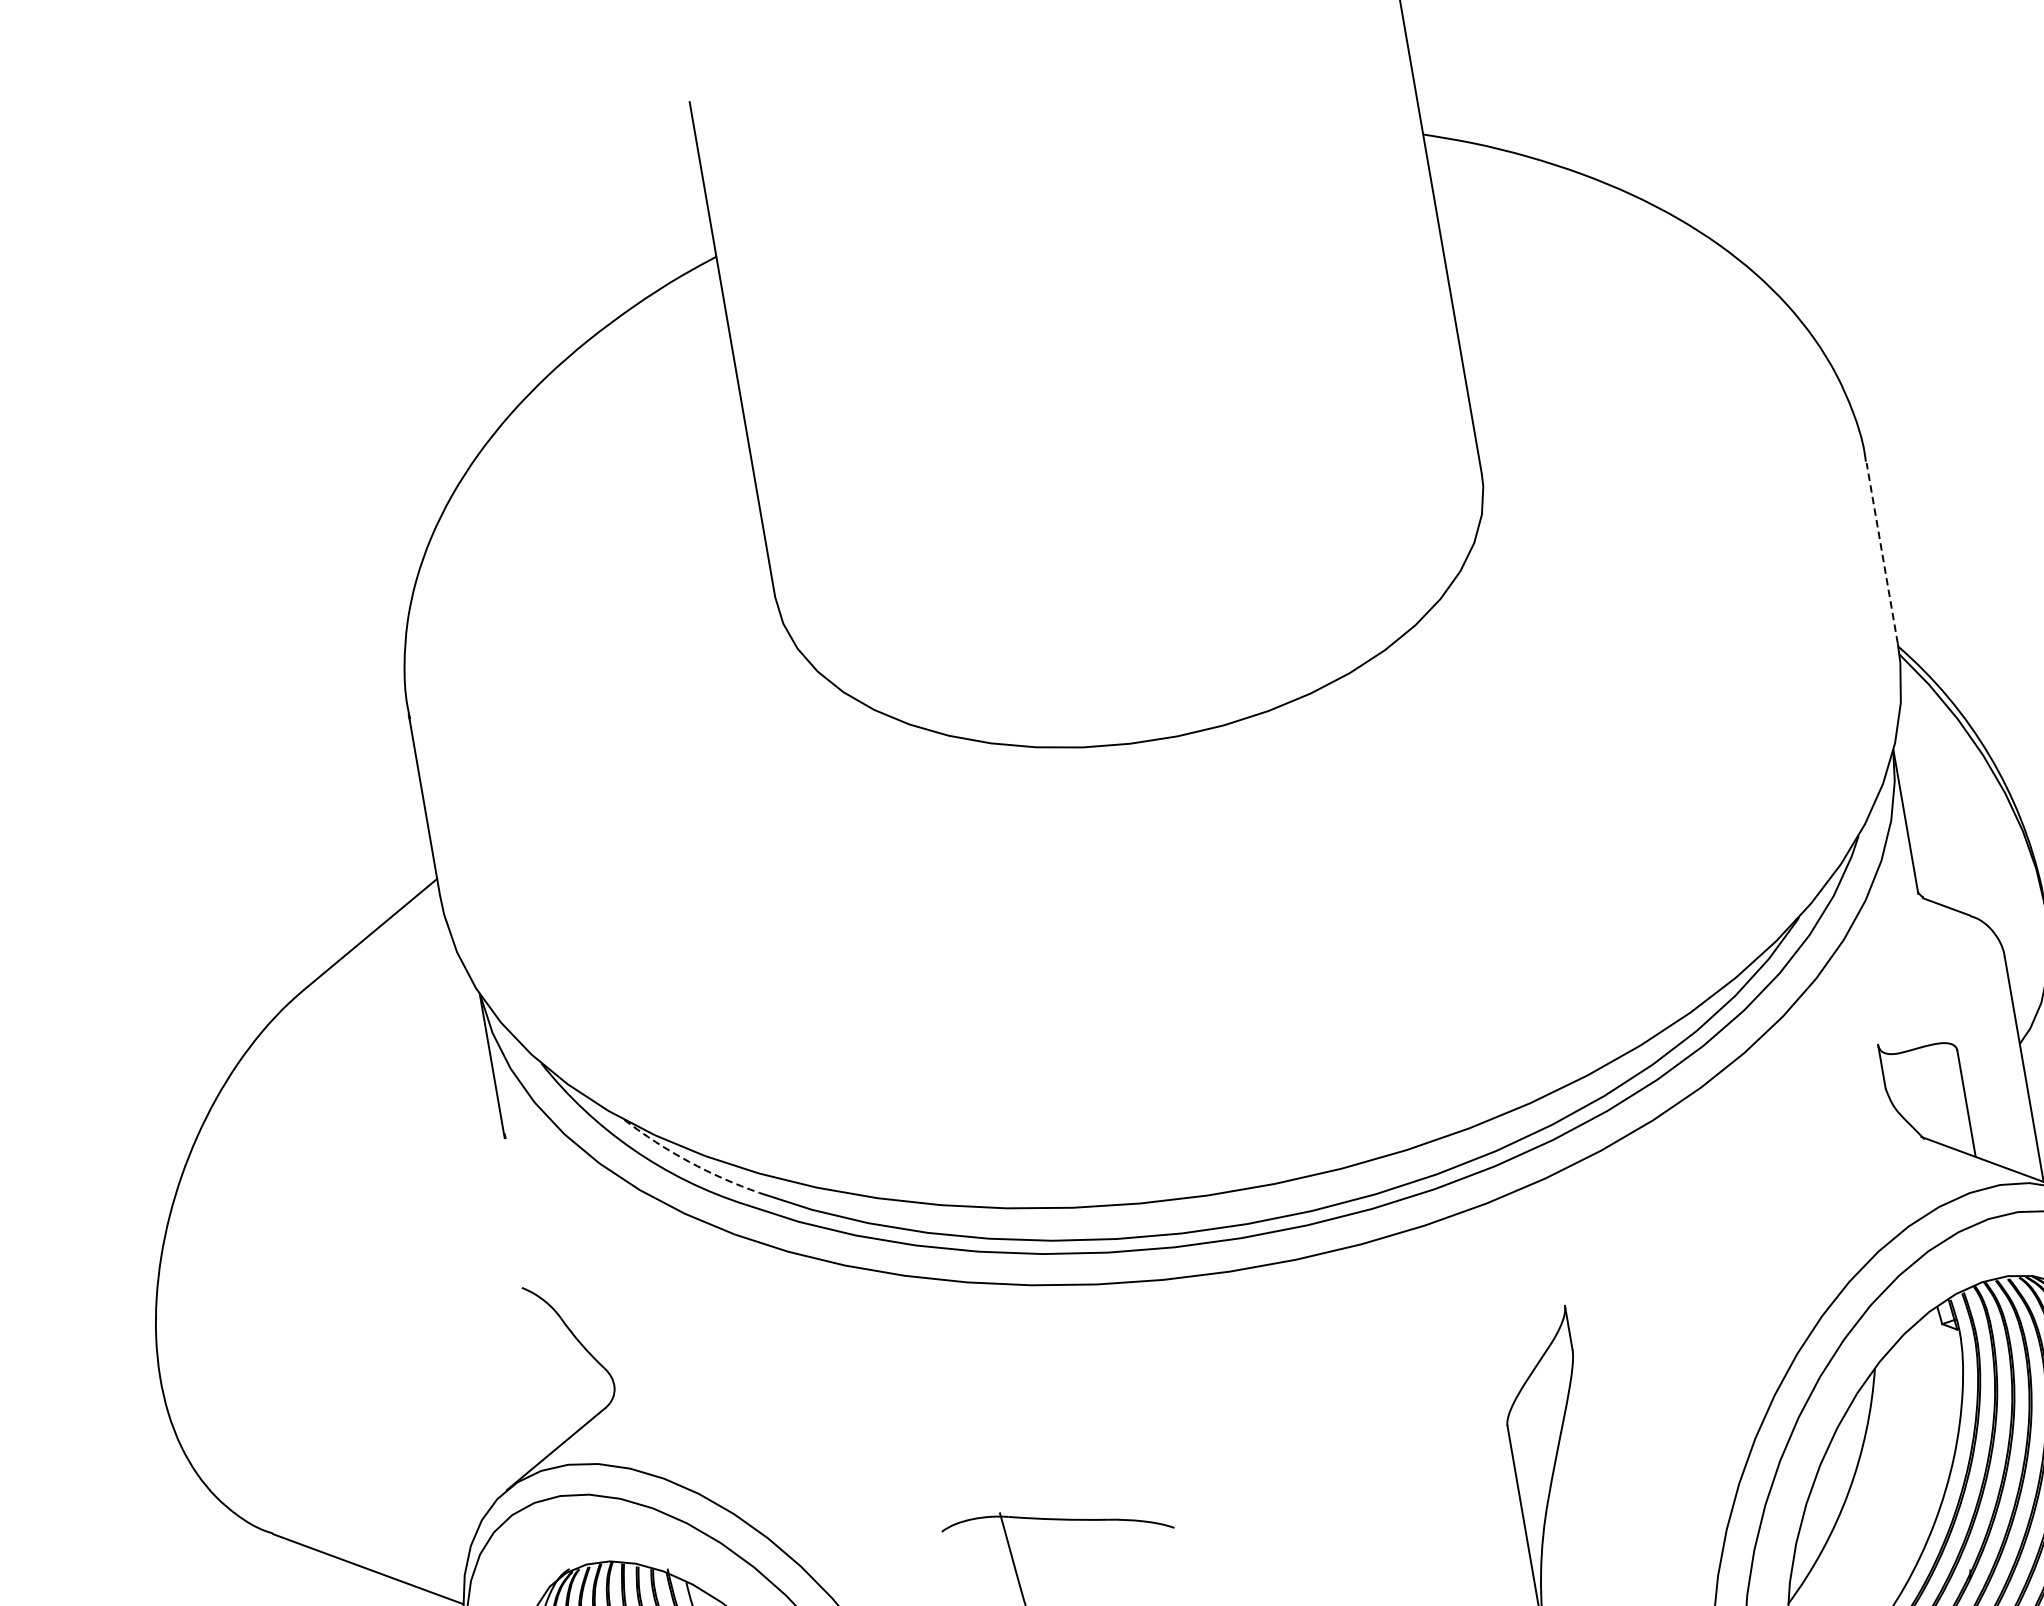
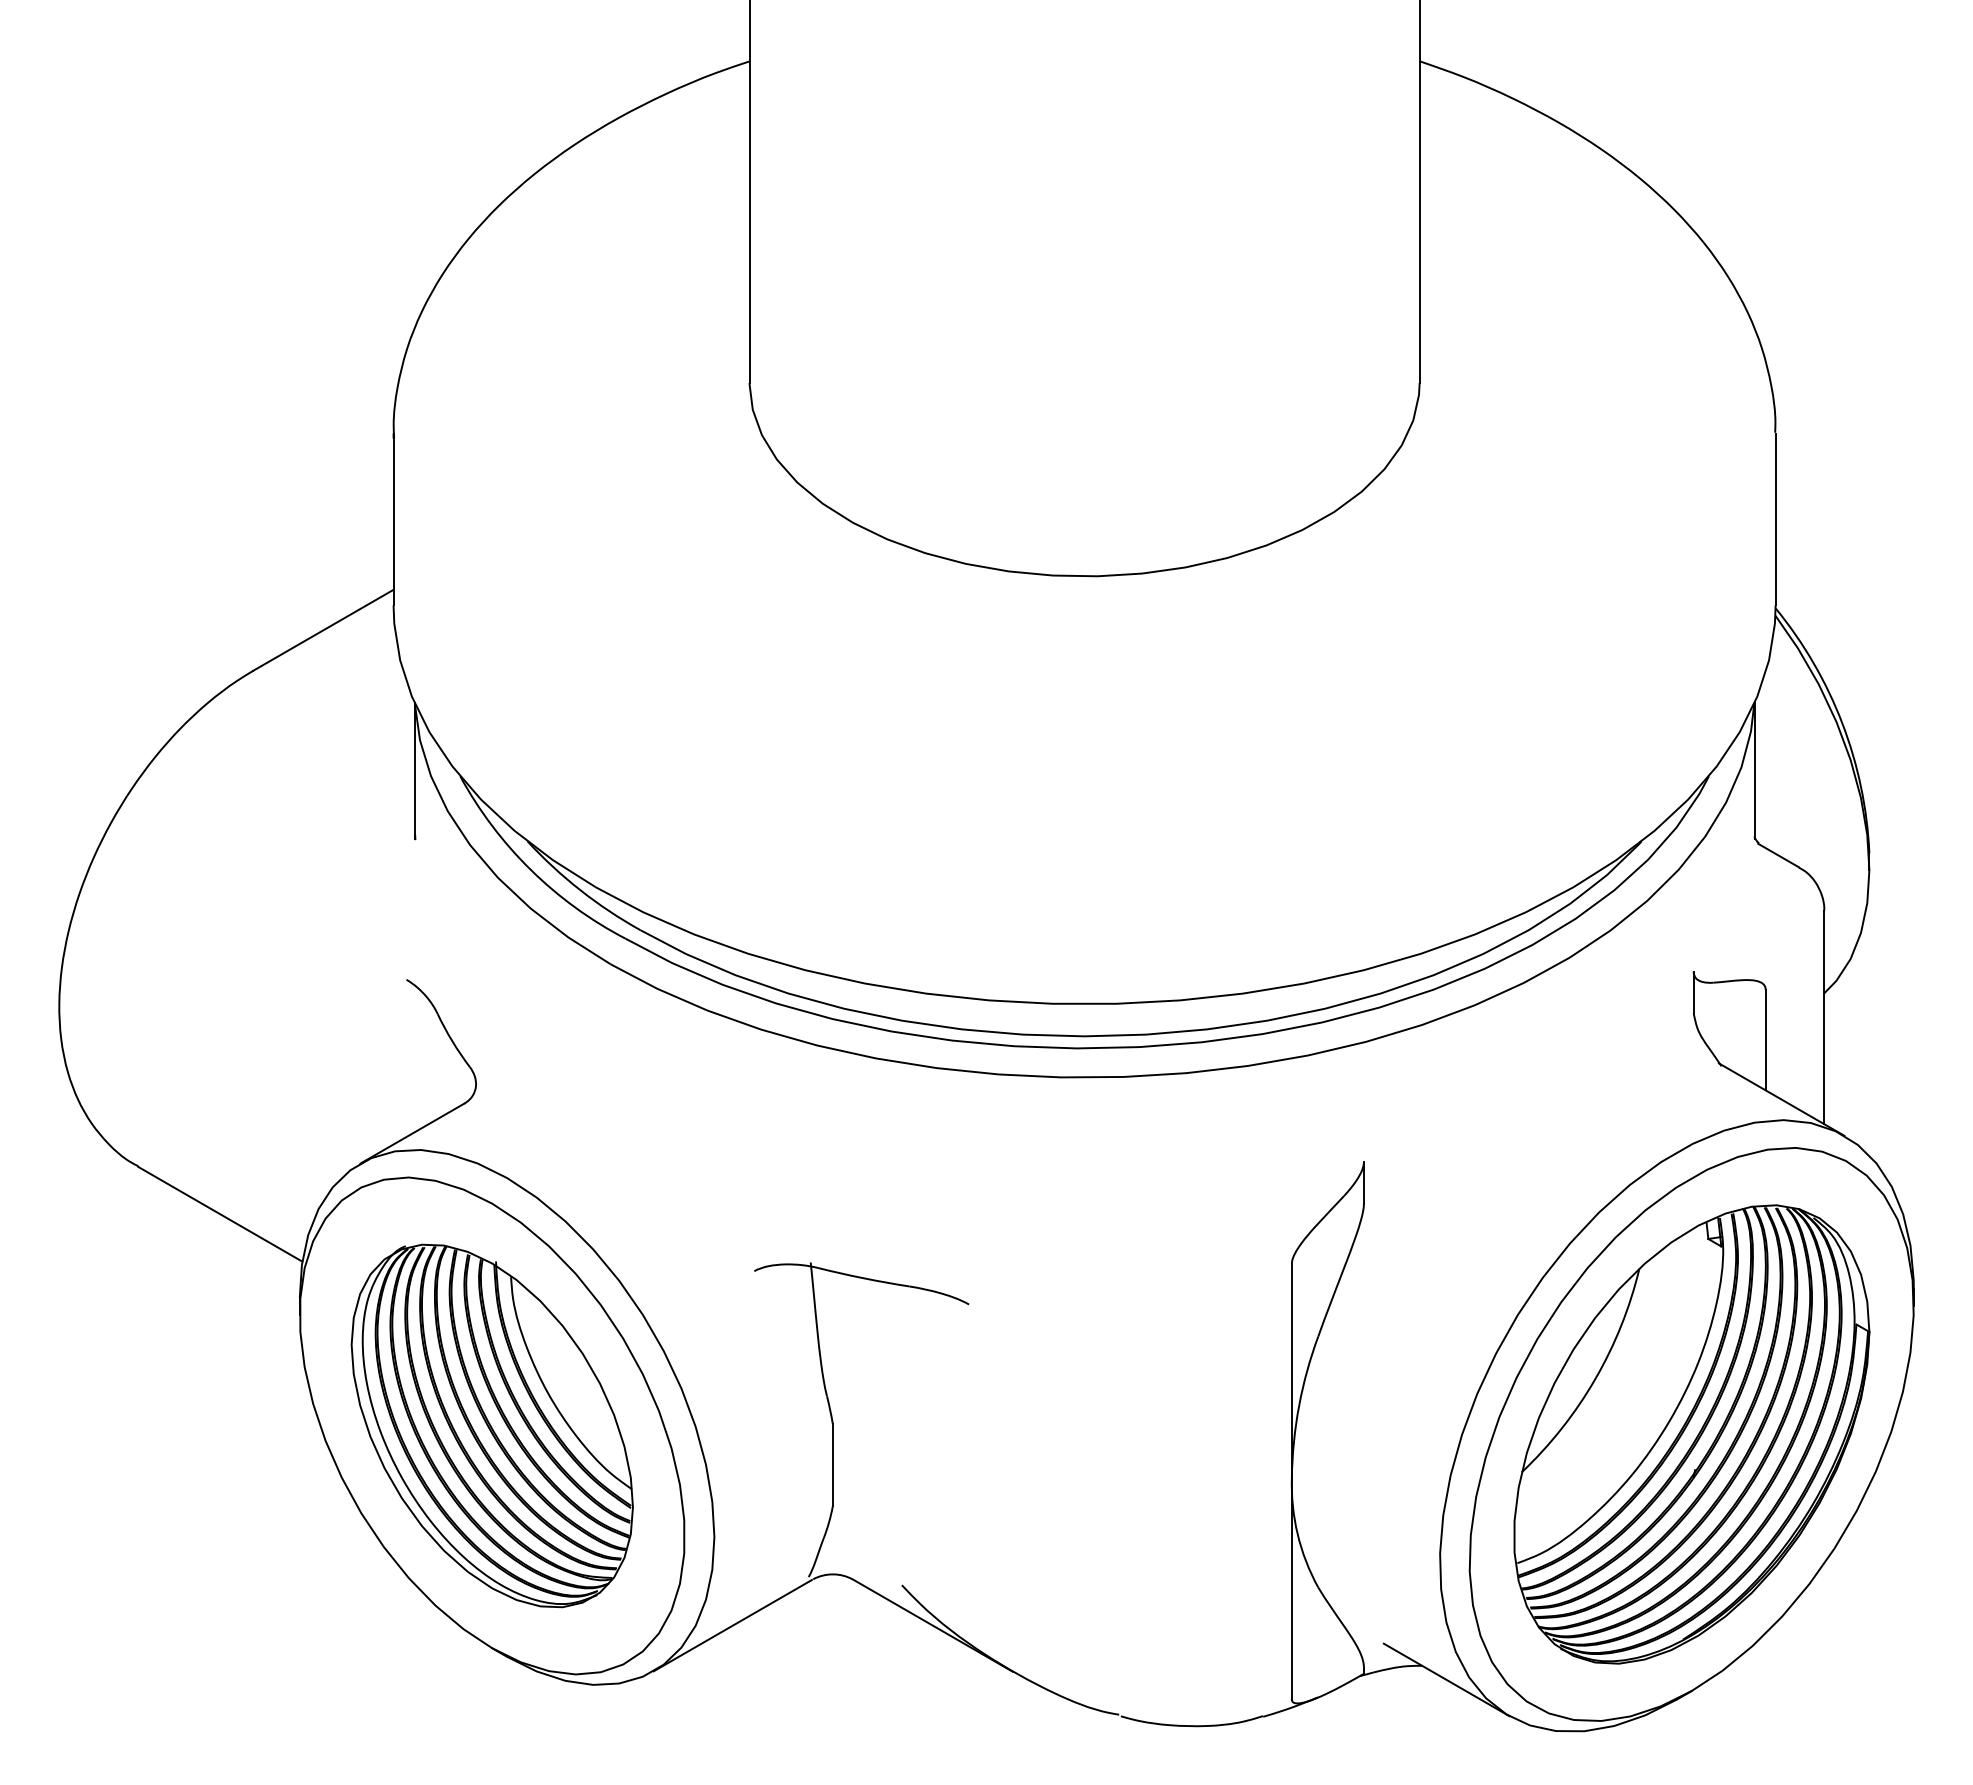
line: (1882, 552) -> (1775, 519), dashed -> solid
arc: (689, 1162) -> (580, 890), dashed -> solid

